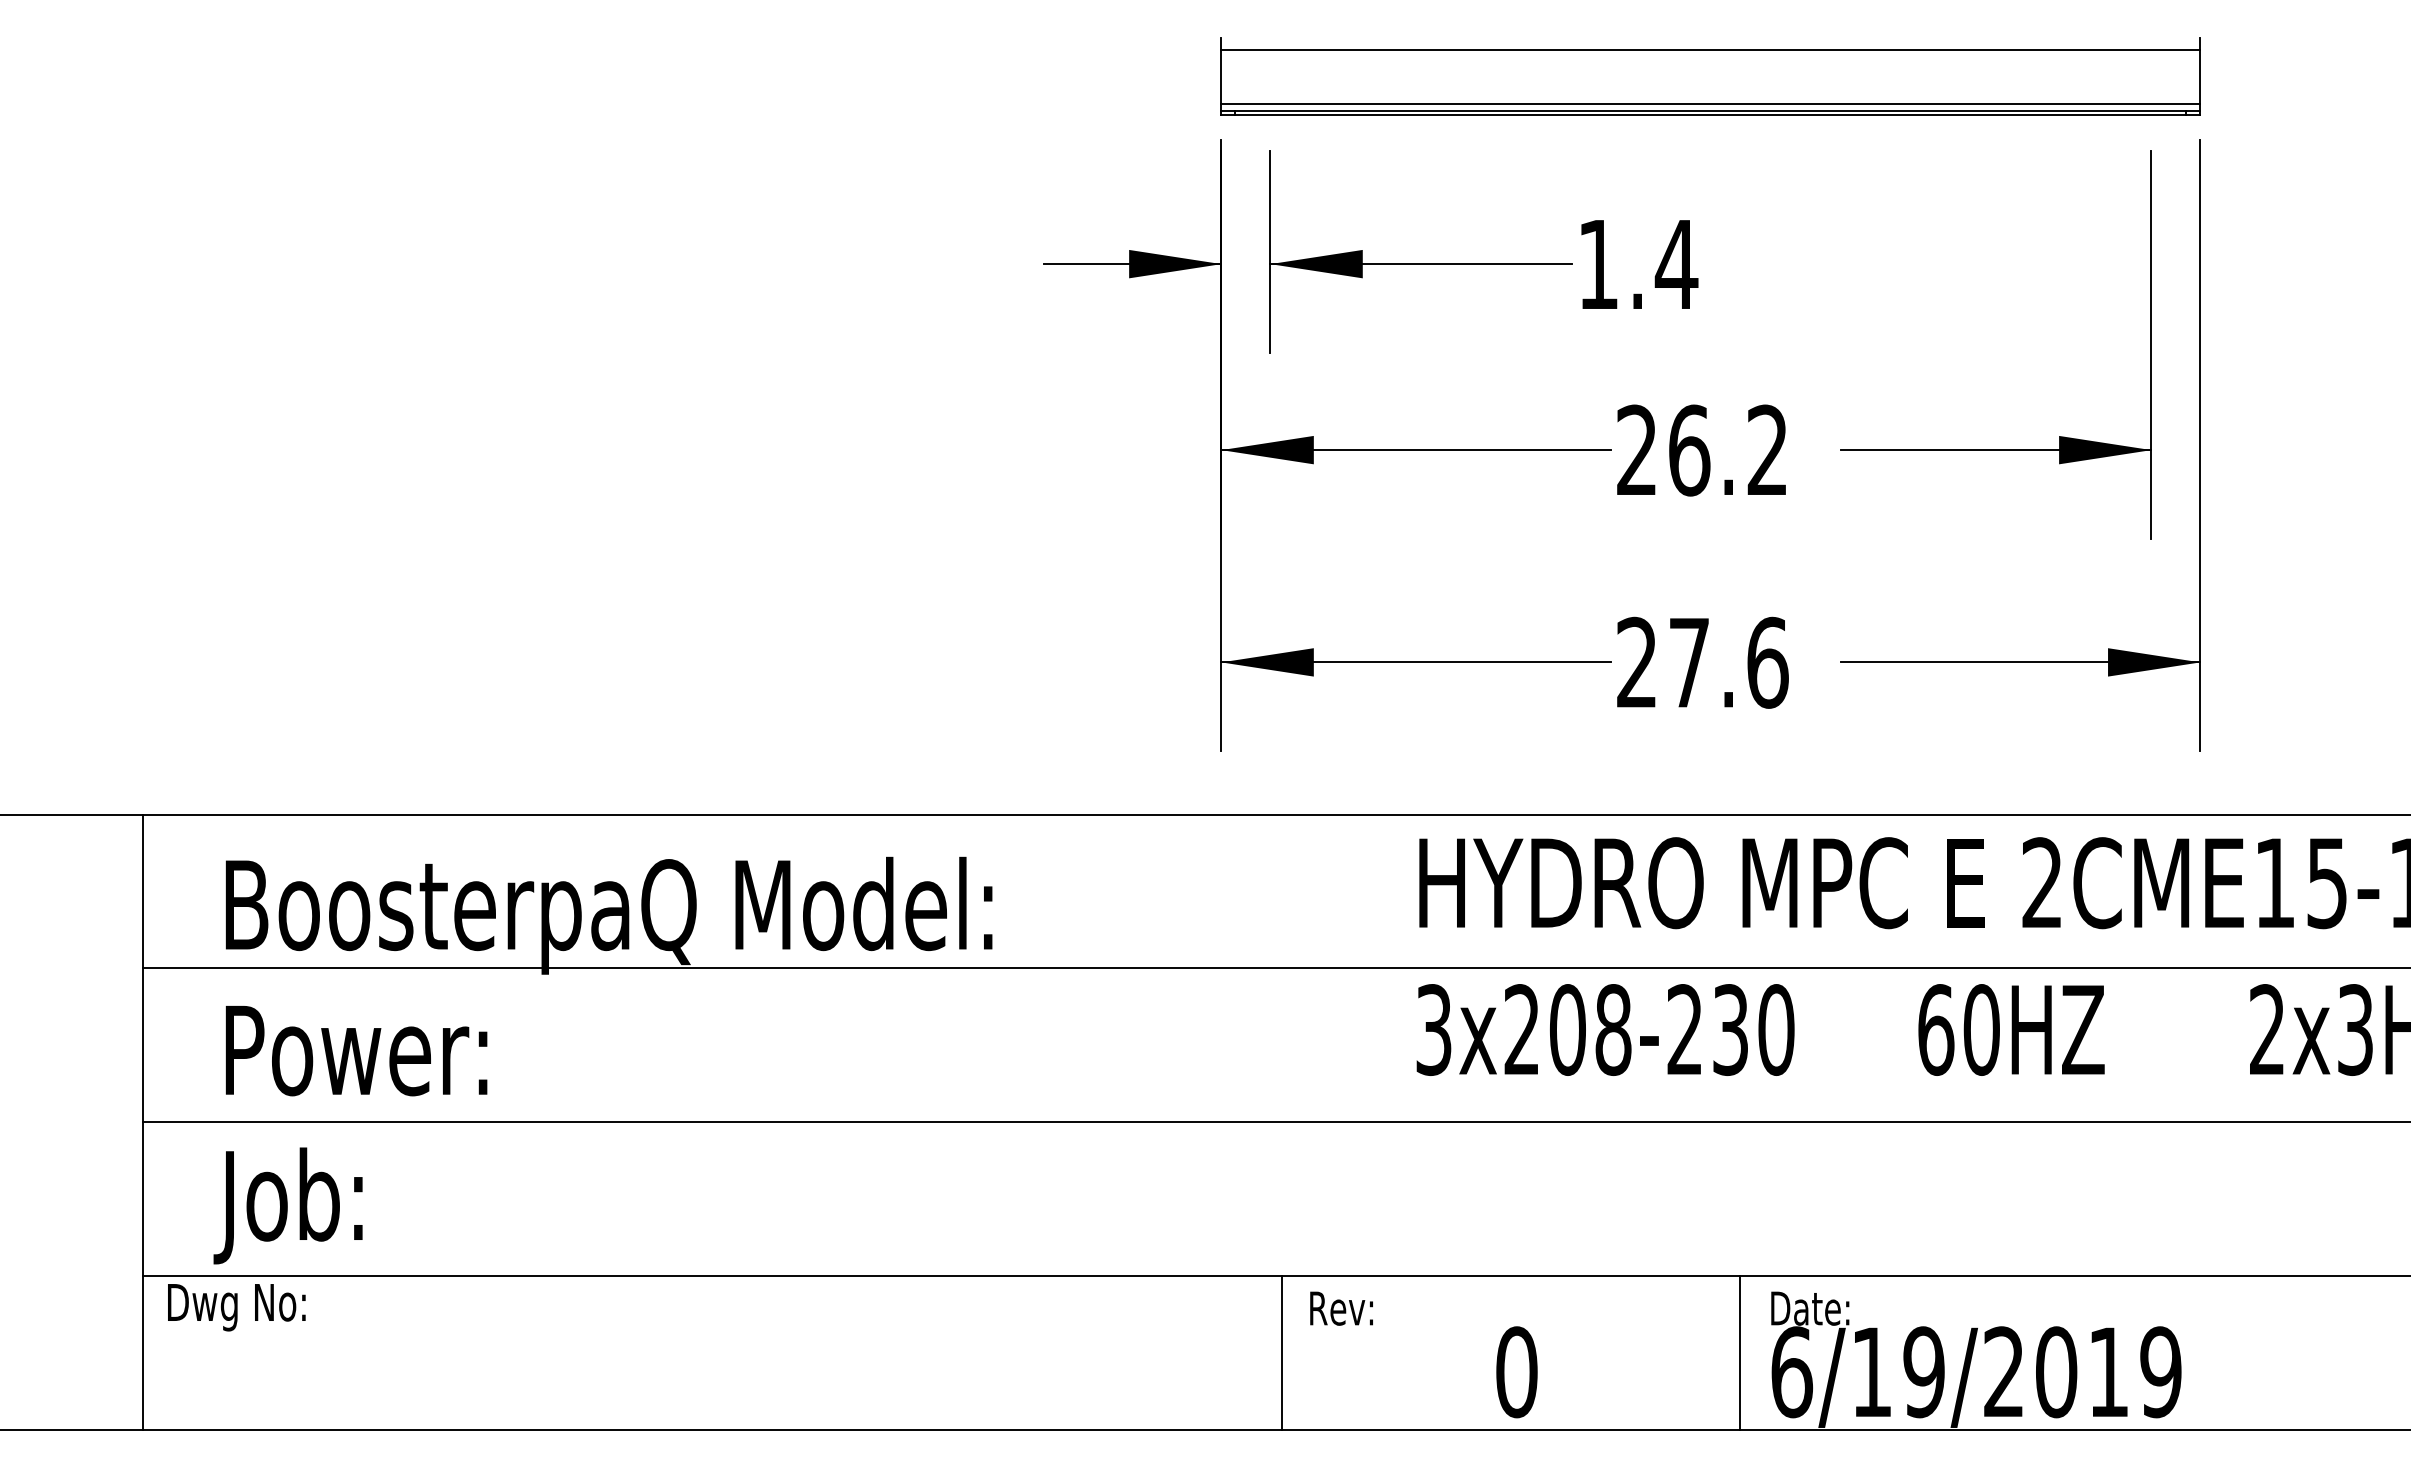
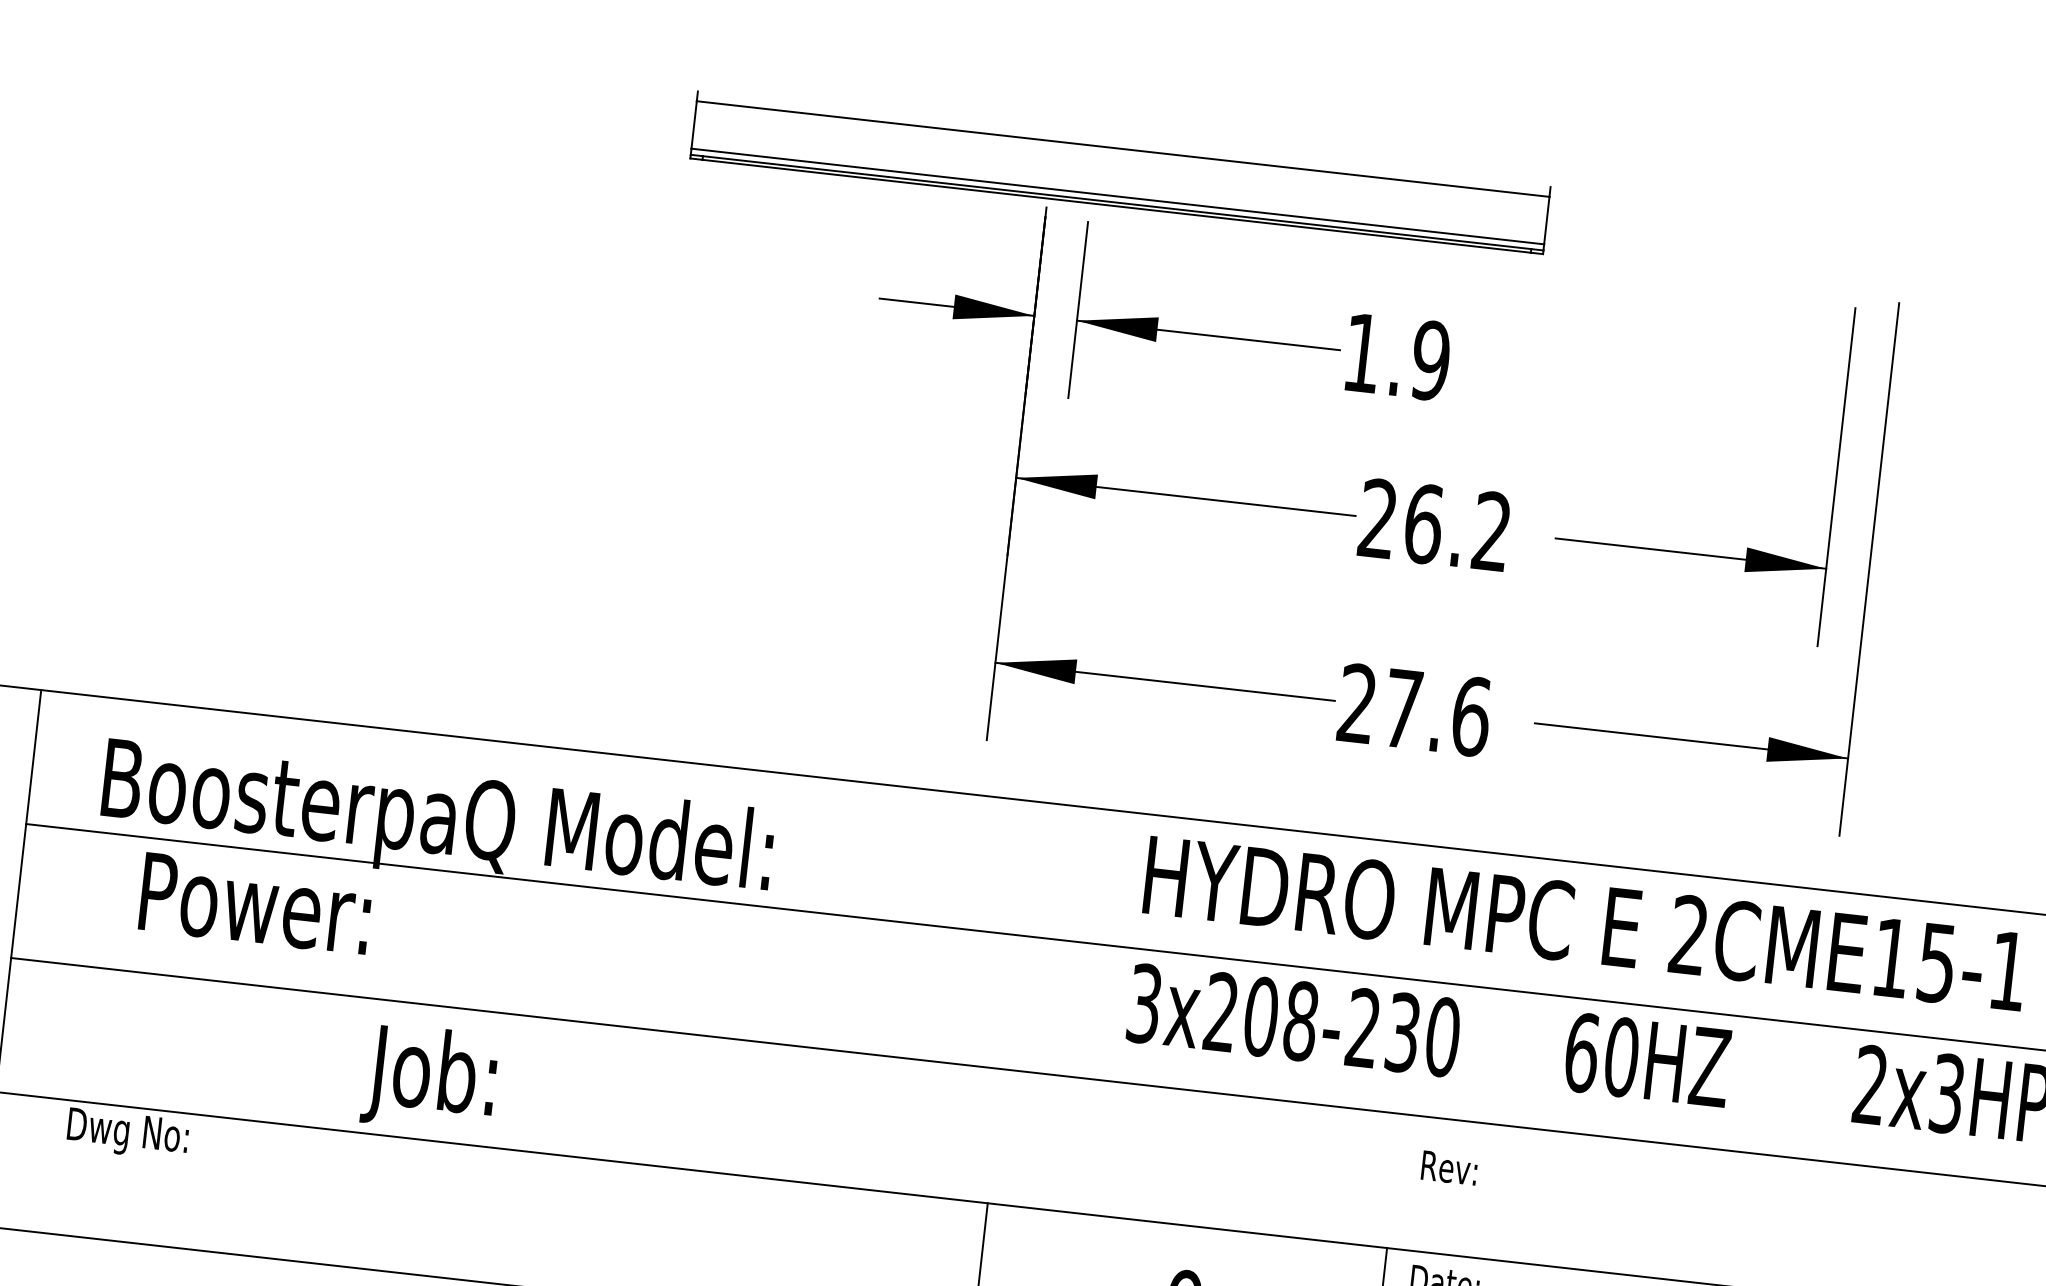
part: (1710, 76) -> (1120, 172), moved
text: (1676, 264) -> (1430, 360), 1.4 -> 1.9
text: (356, 1051) -> (255, 904), moved
text: (287, 1205) -> (429, 1078), moved
text: (236, 1307) -> (127, 1134), moved
text: (1341, 1308) -> (1449, 1168), moved

